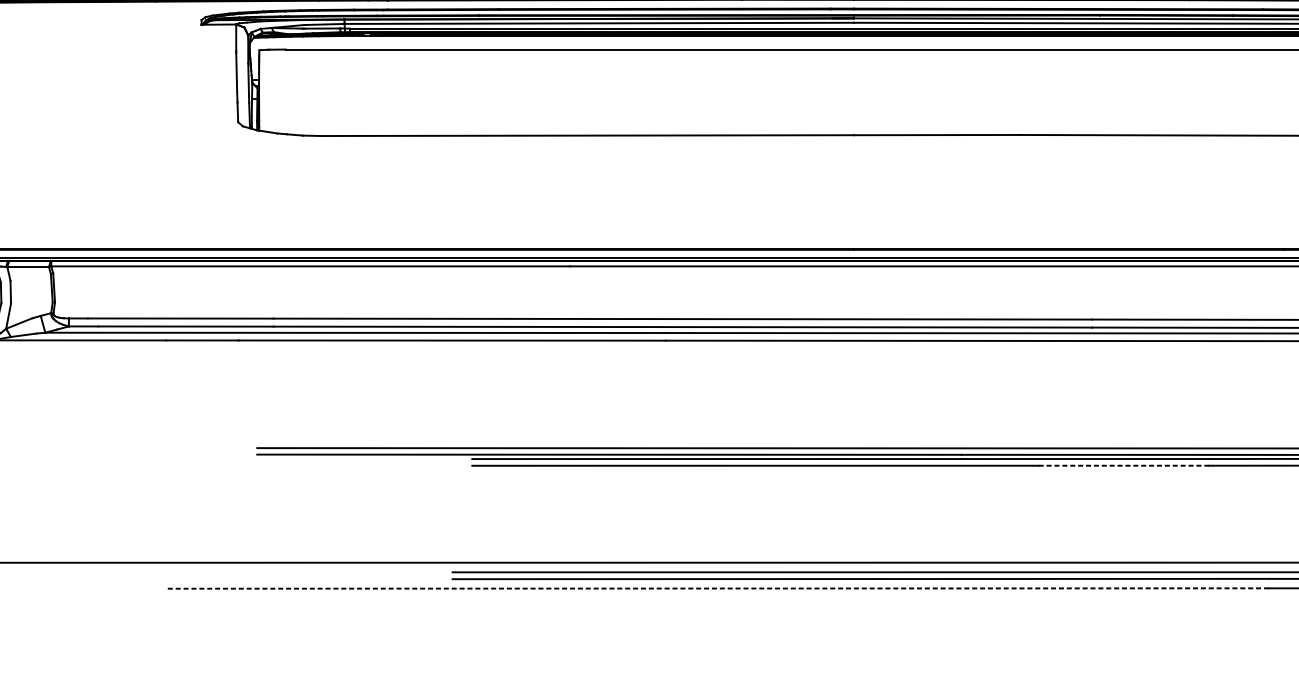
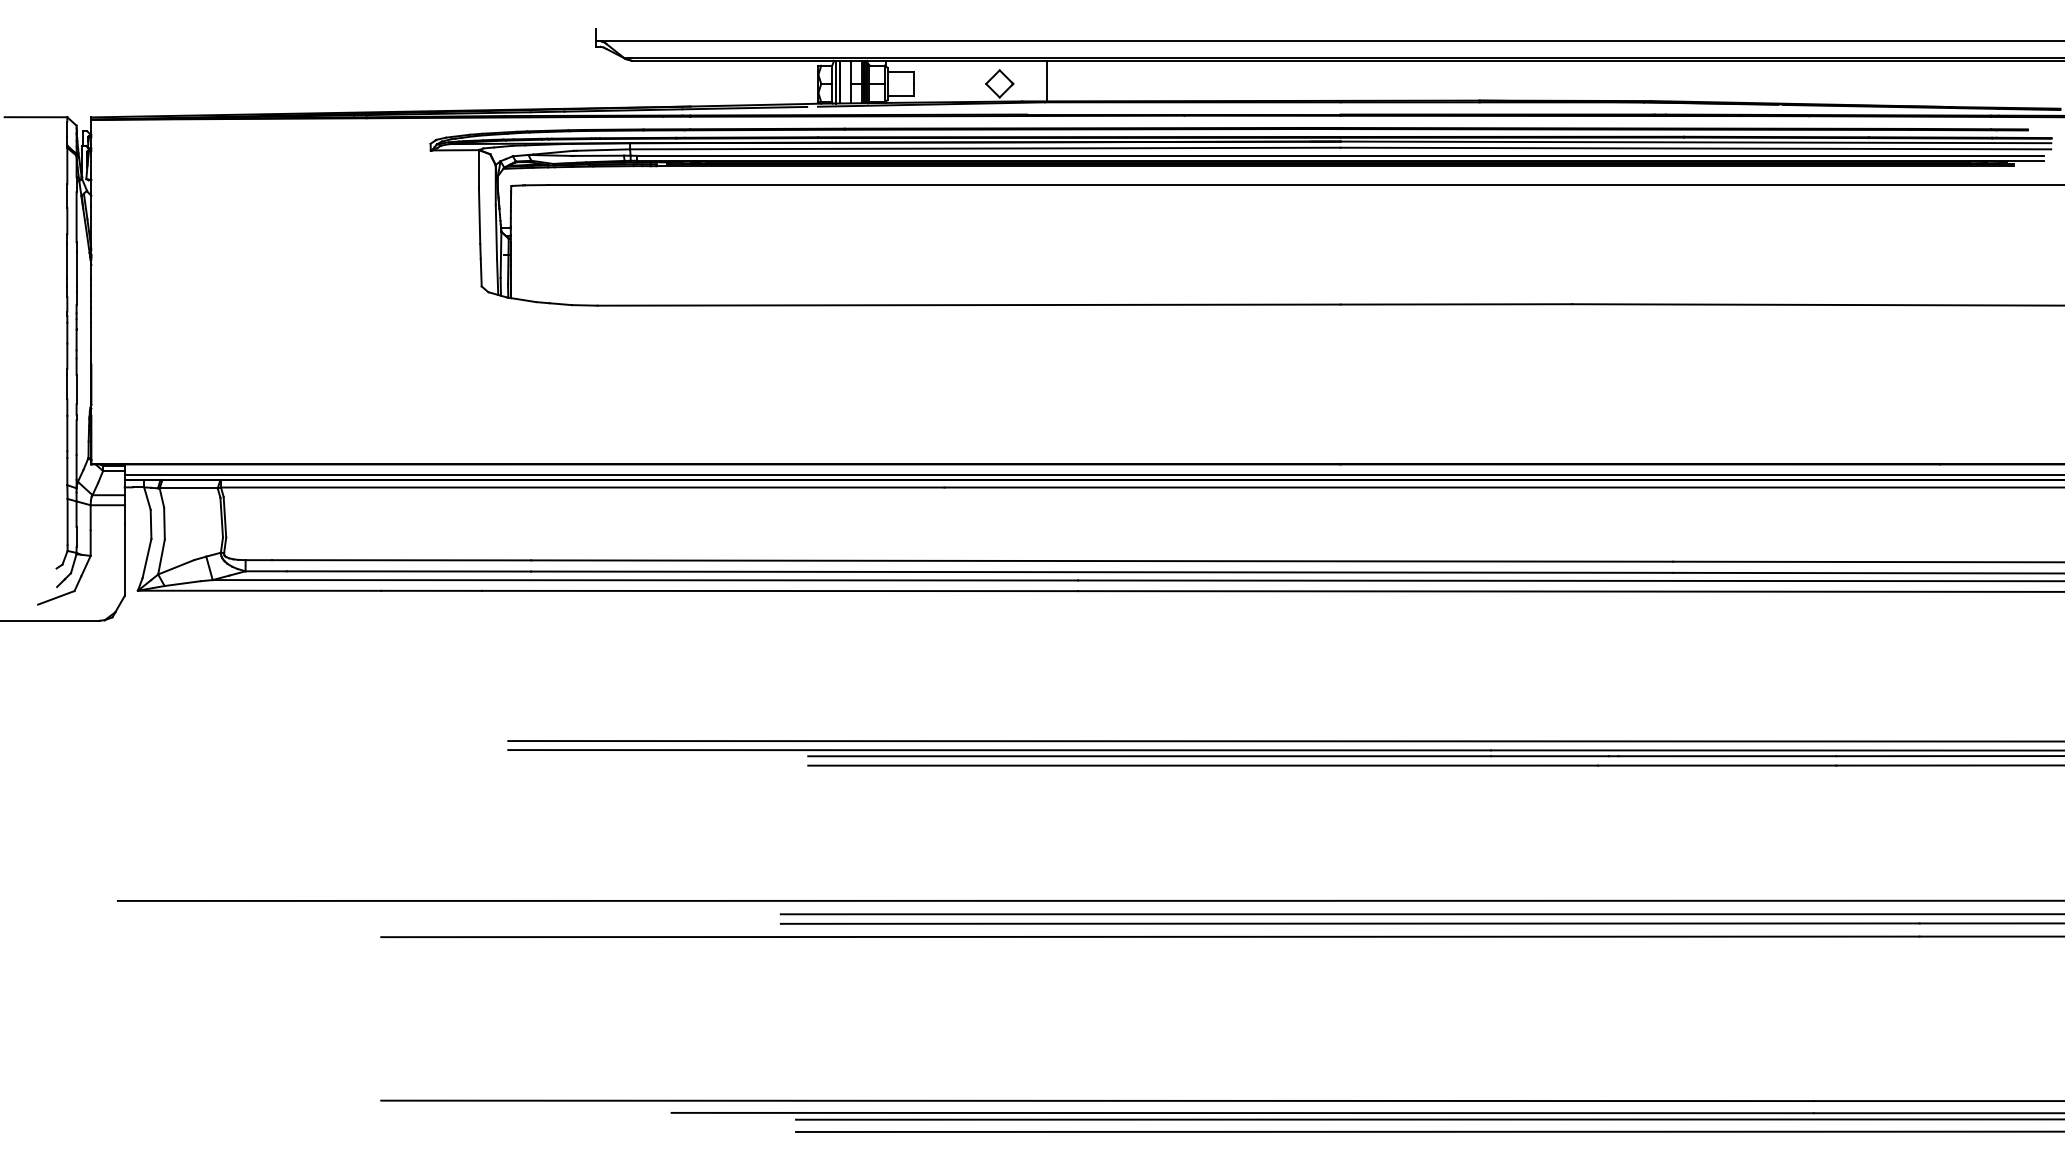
line: (1123, 465) -> (1716, 765), dashed -> solid
line: (716, 588) -> (1149, 936), dashed -> solid

